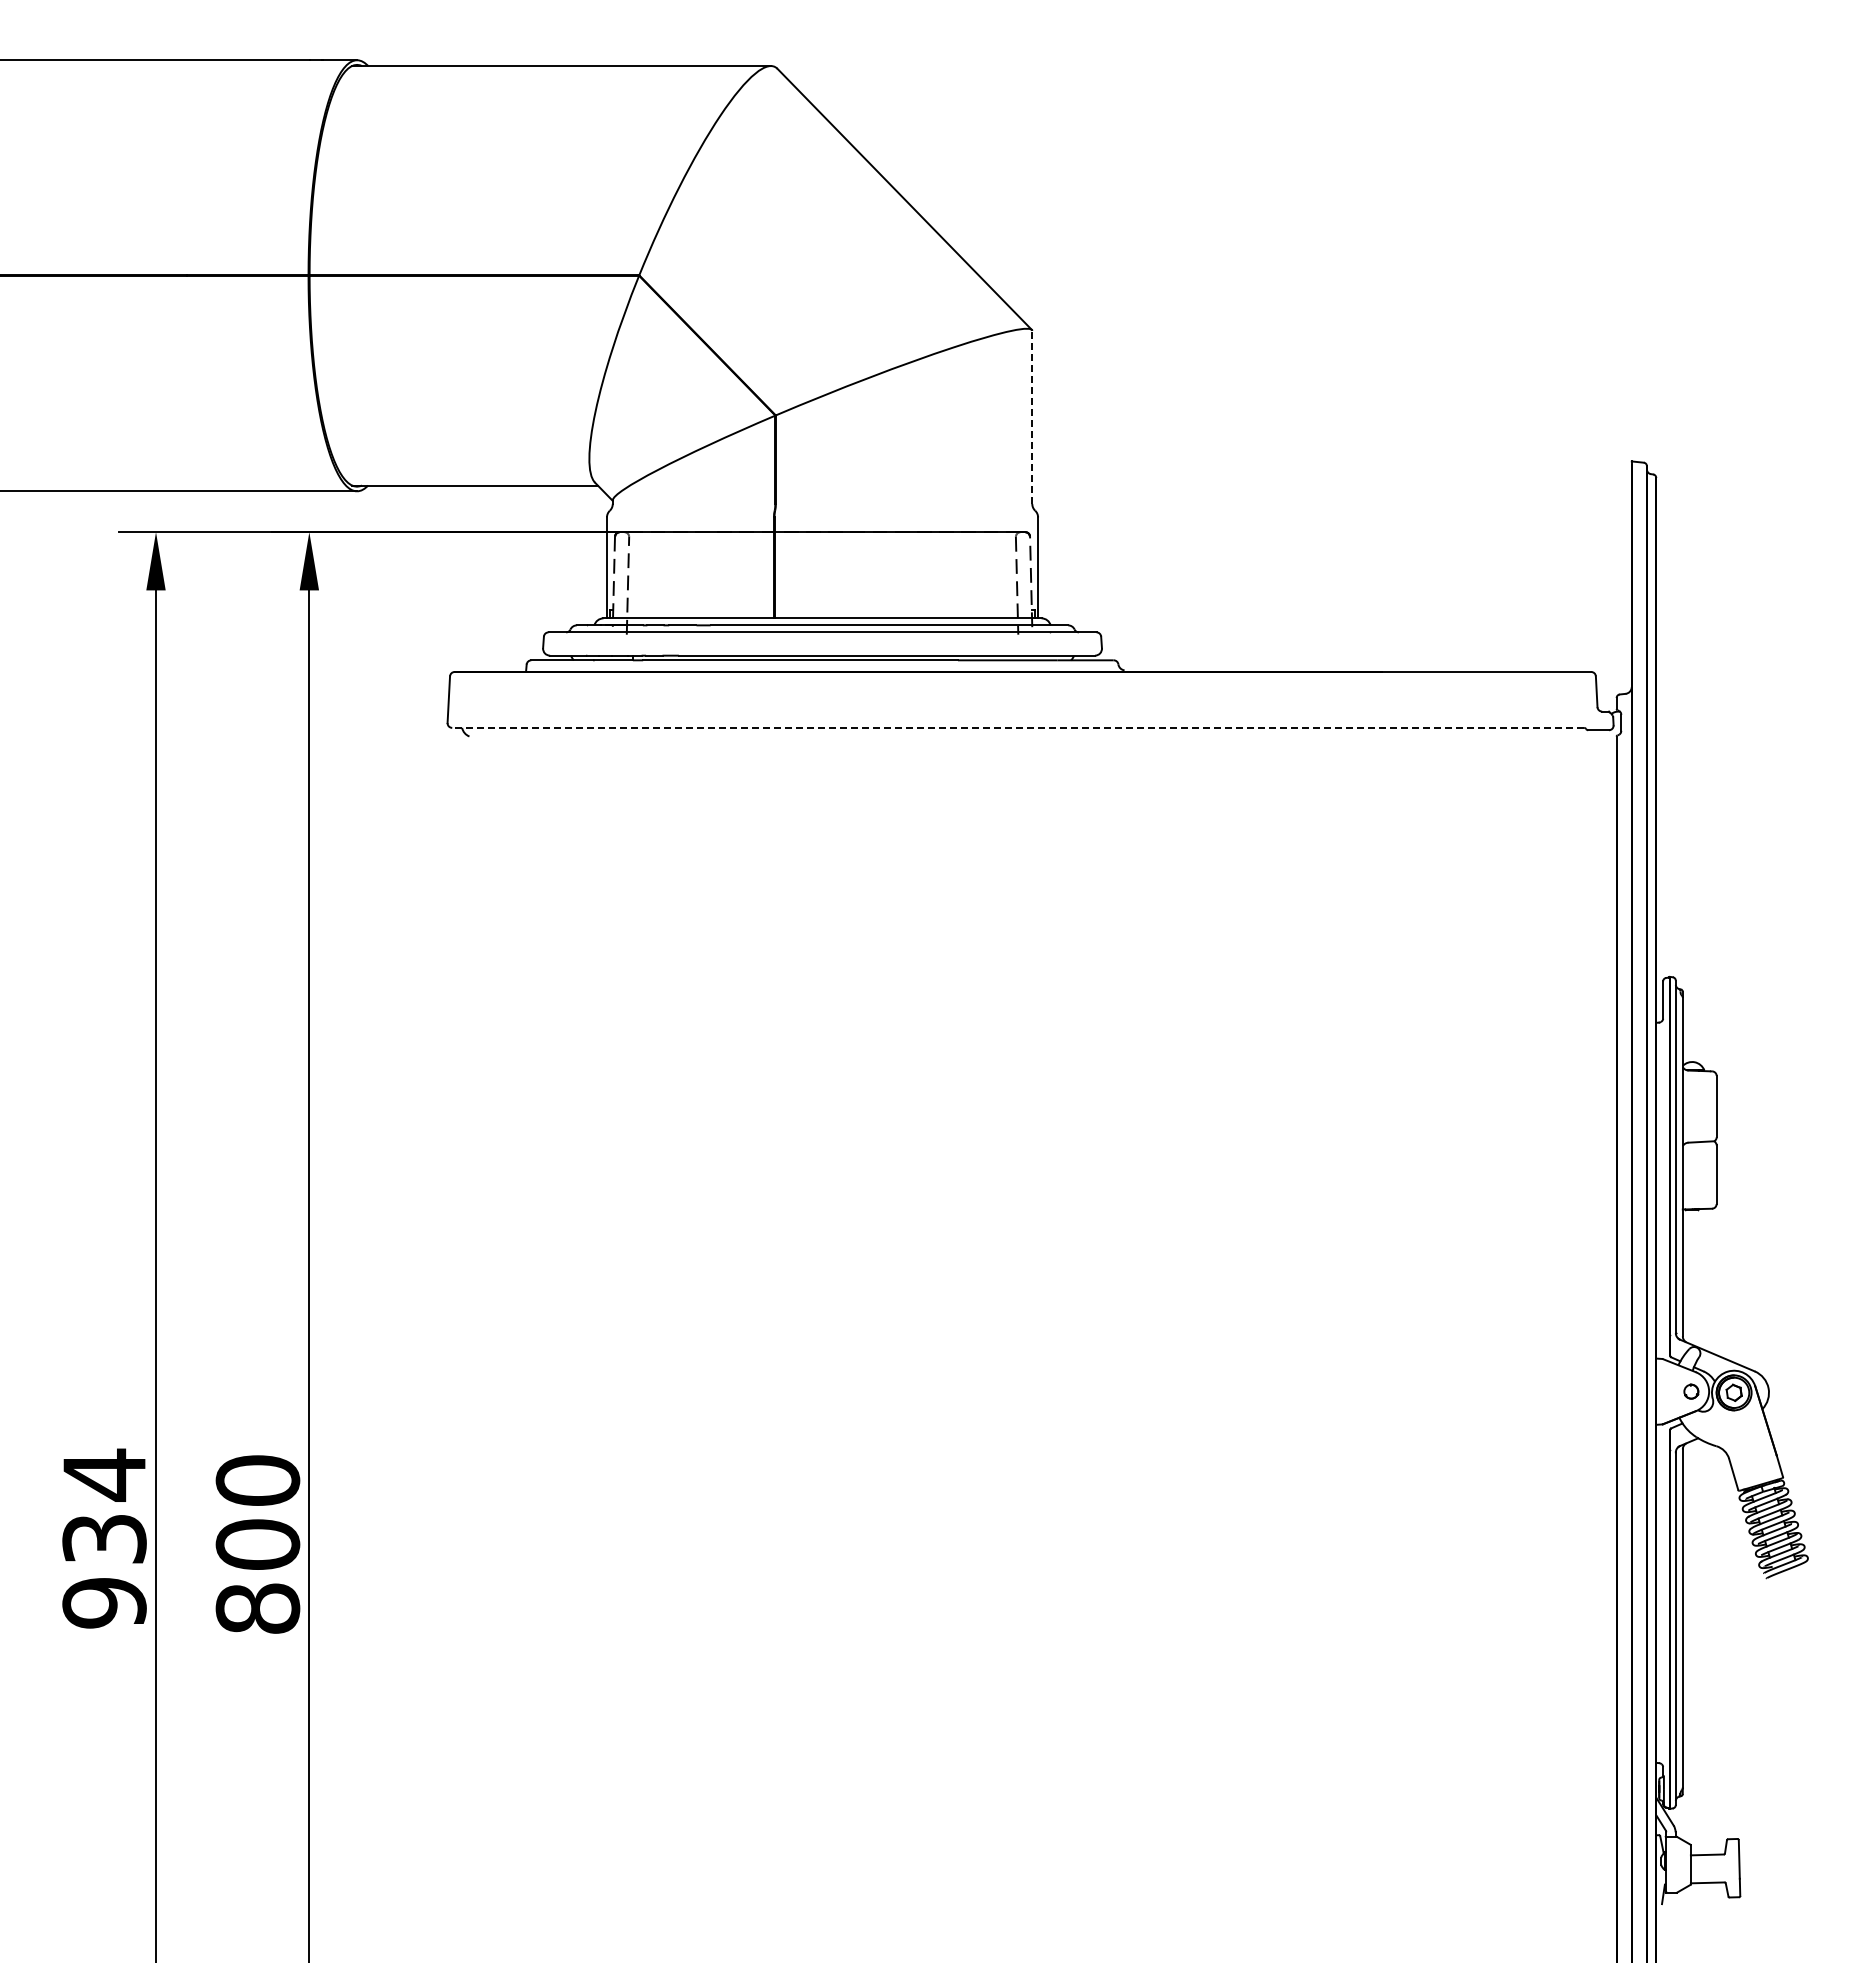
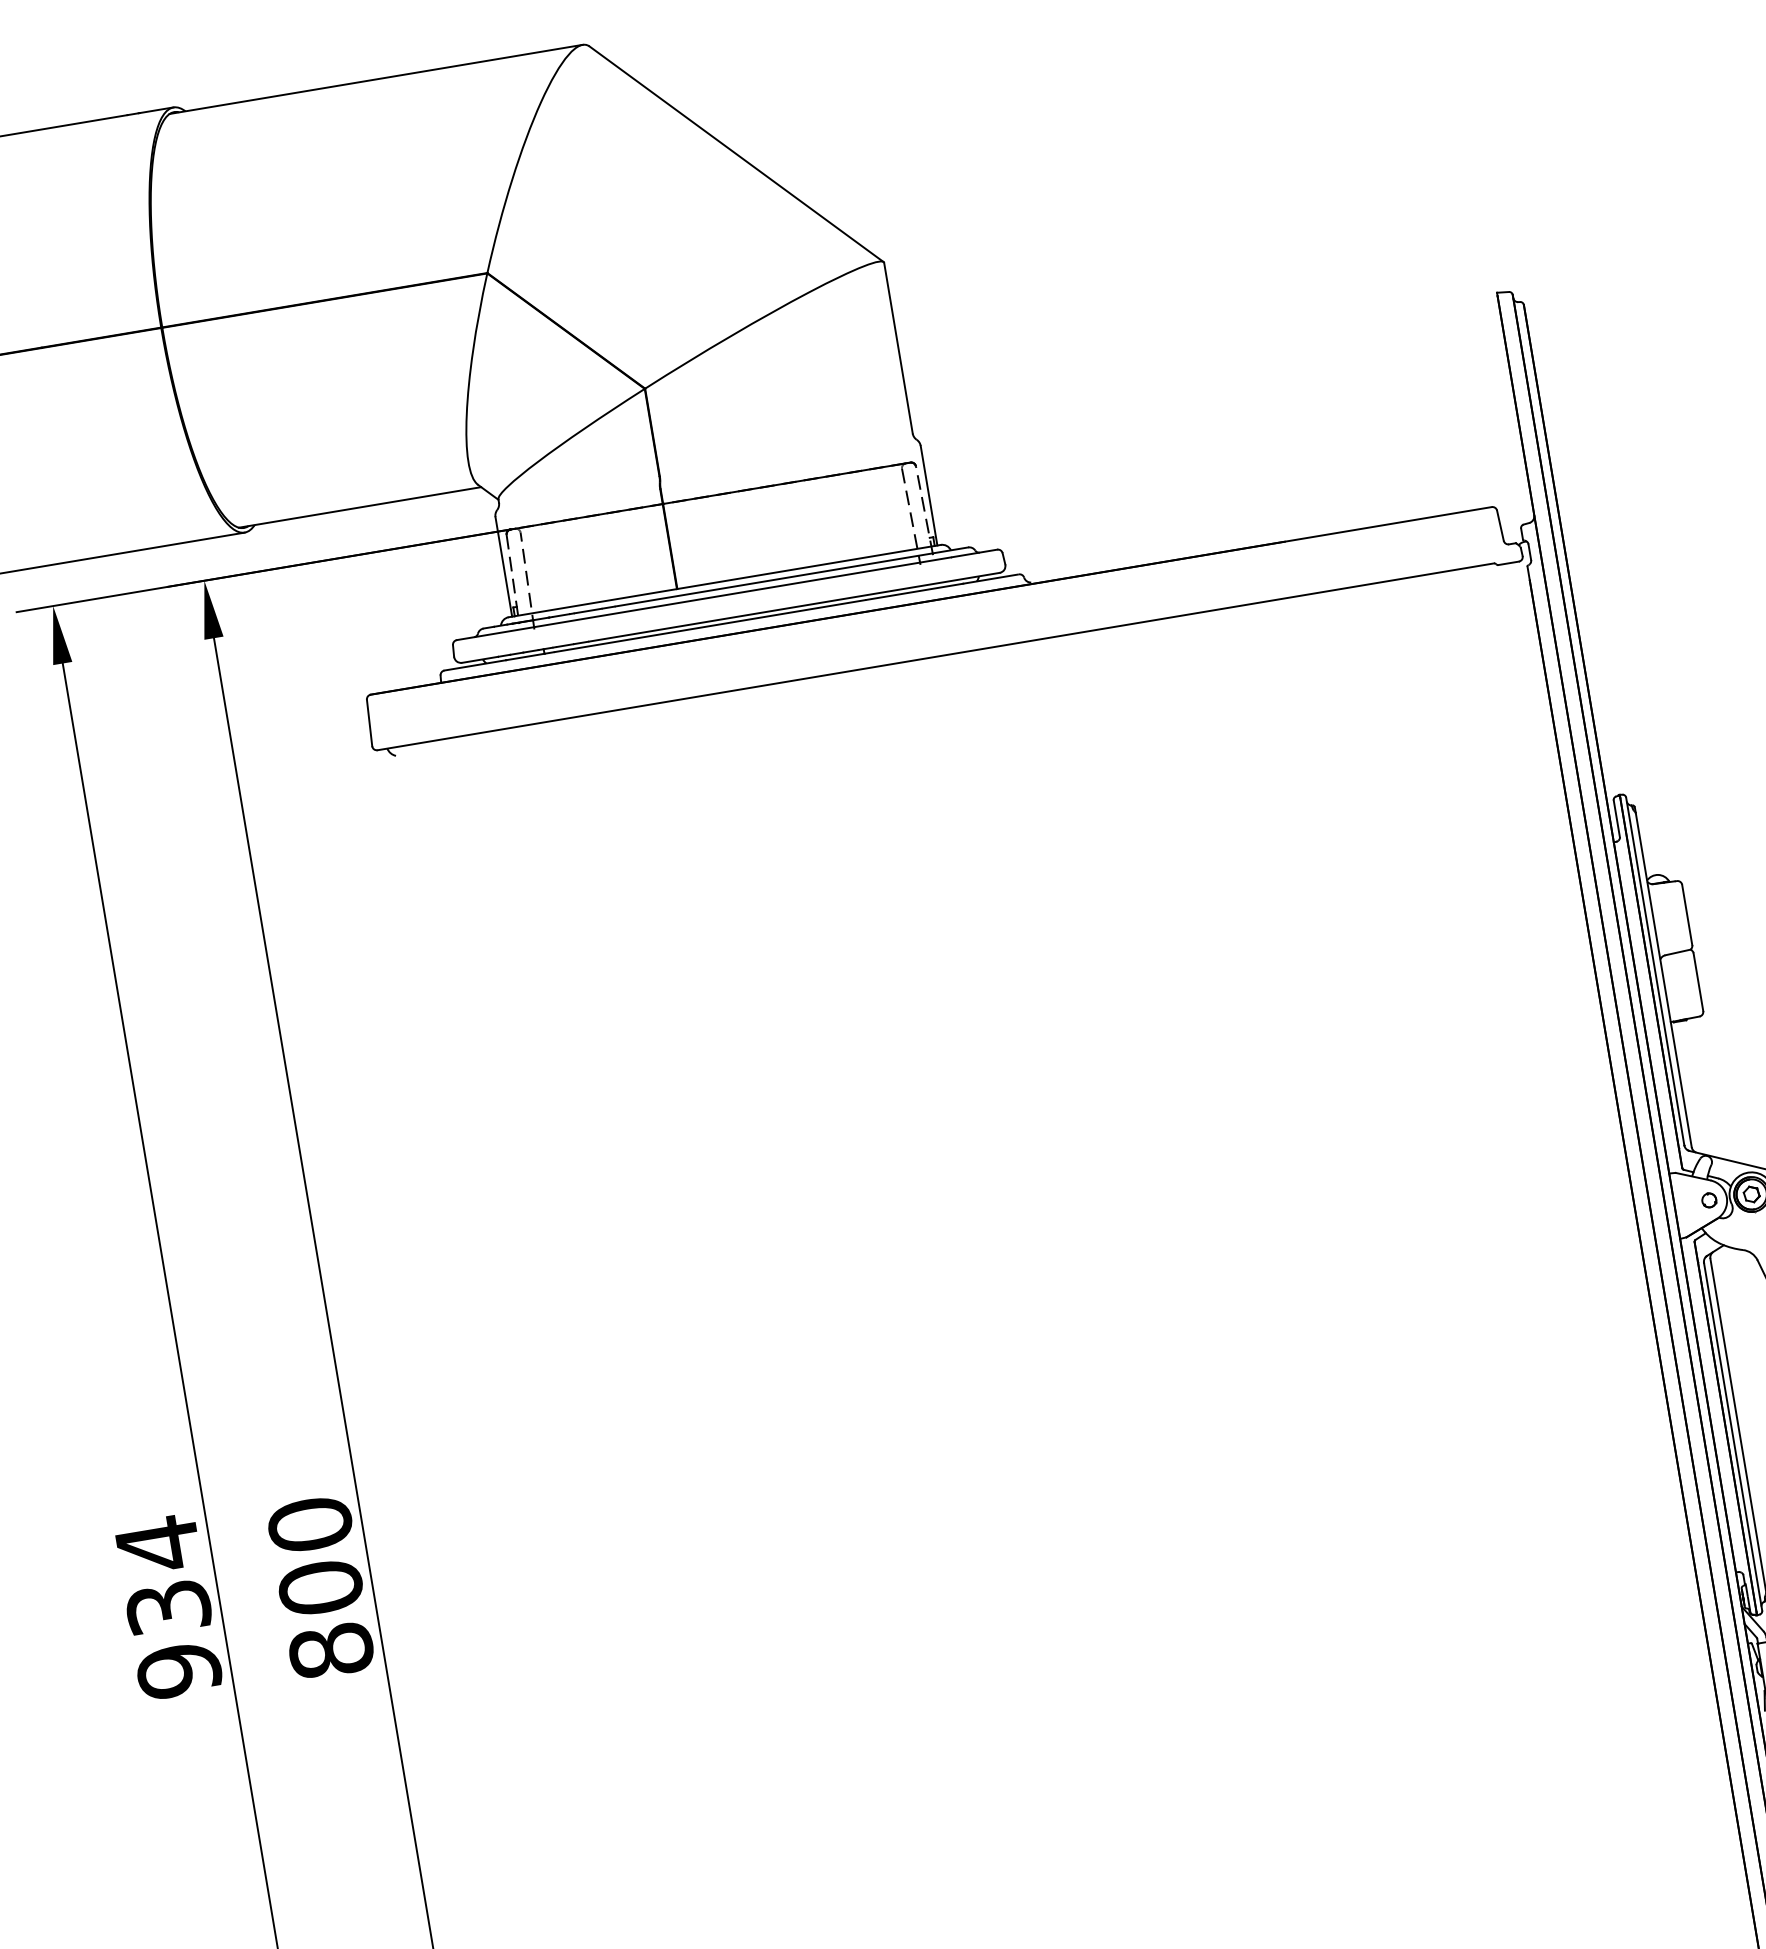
line: (1032, 416) -> (898, 347), dashed -> solid
line: (1018, 727) -> (936, 656), dashed -> solid

